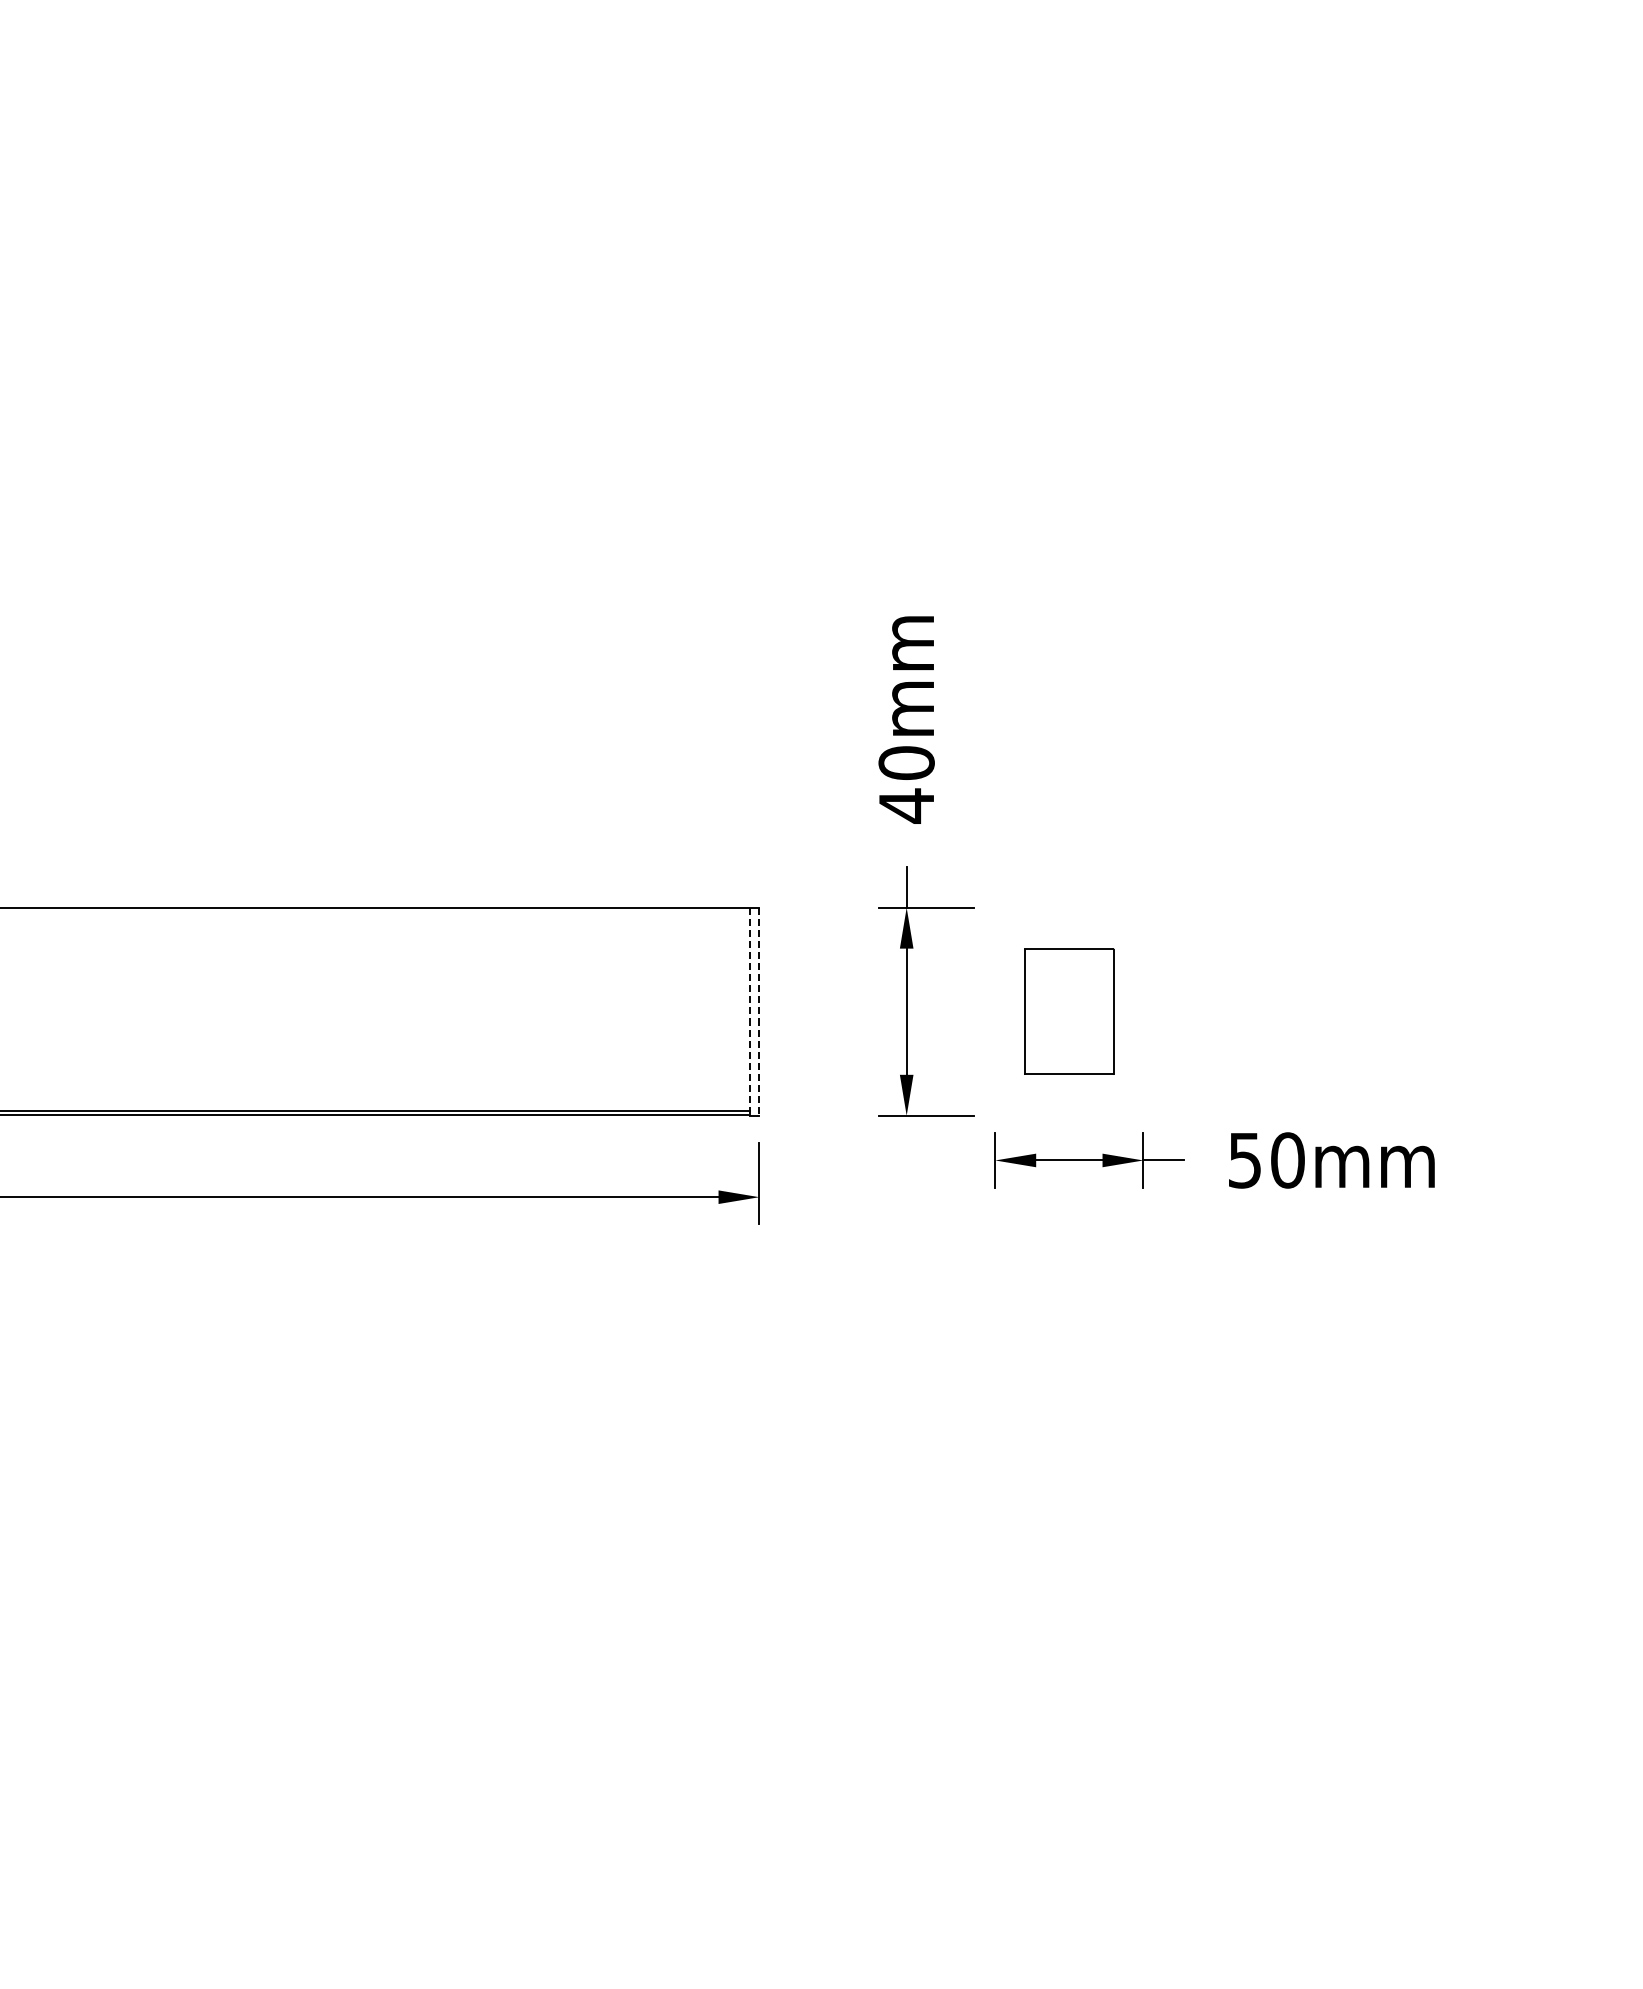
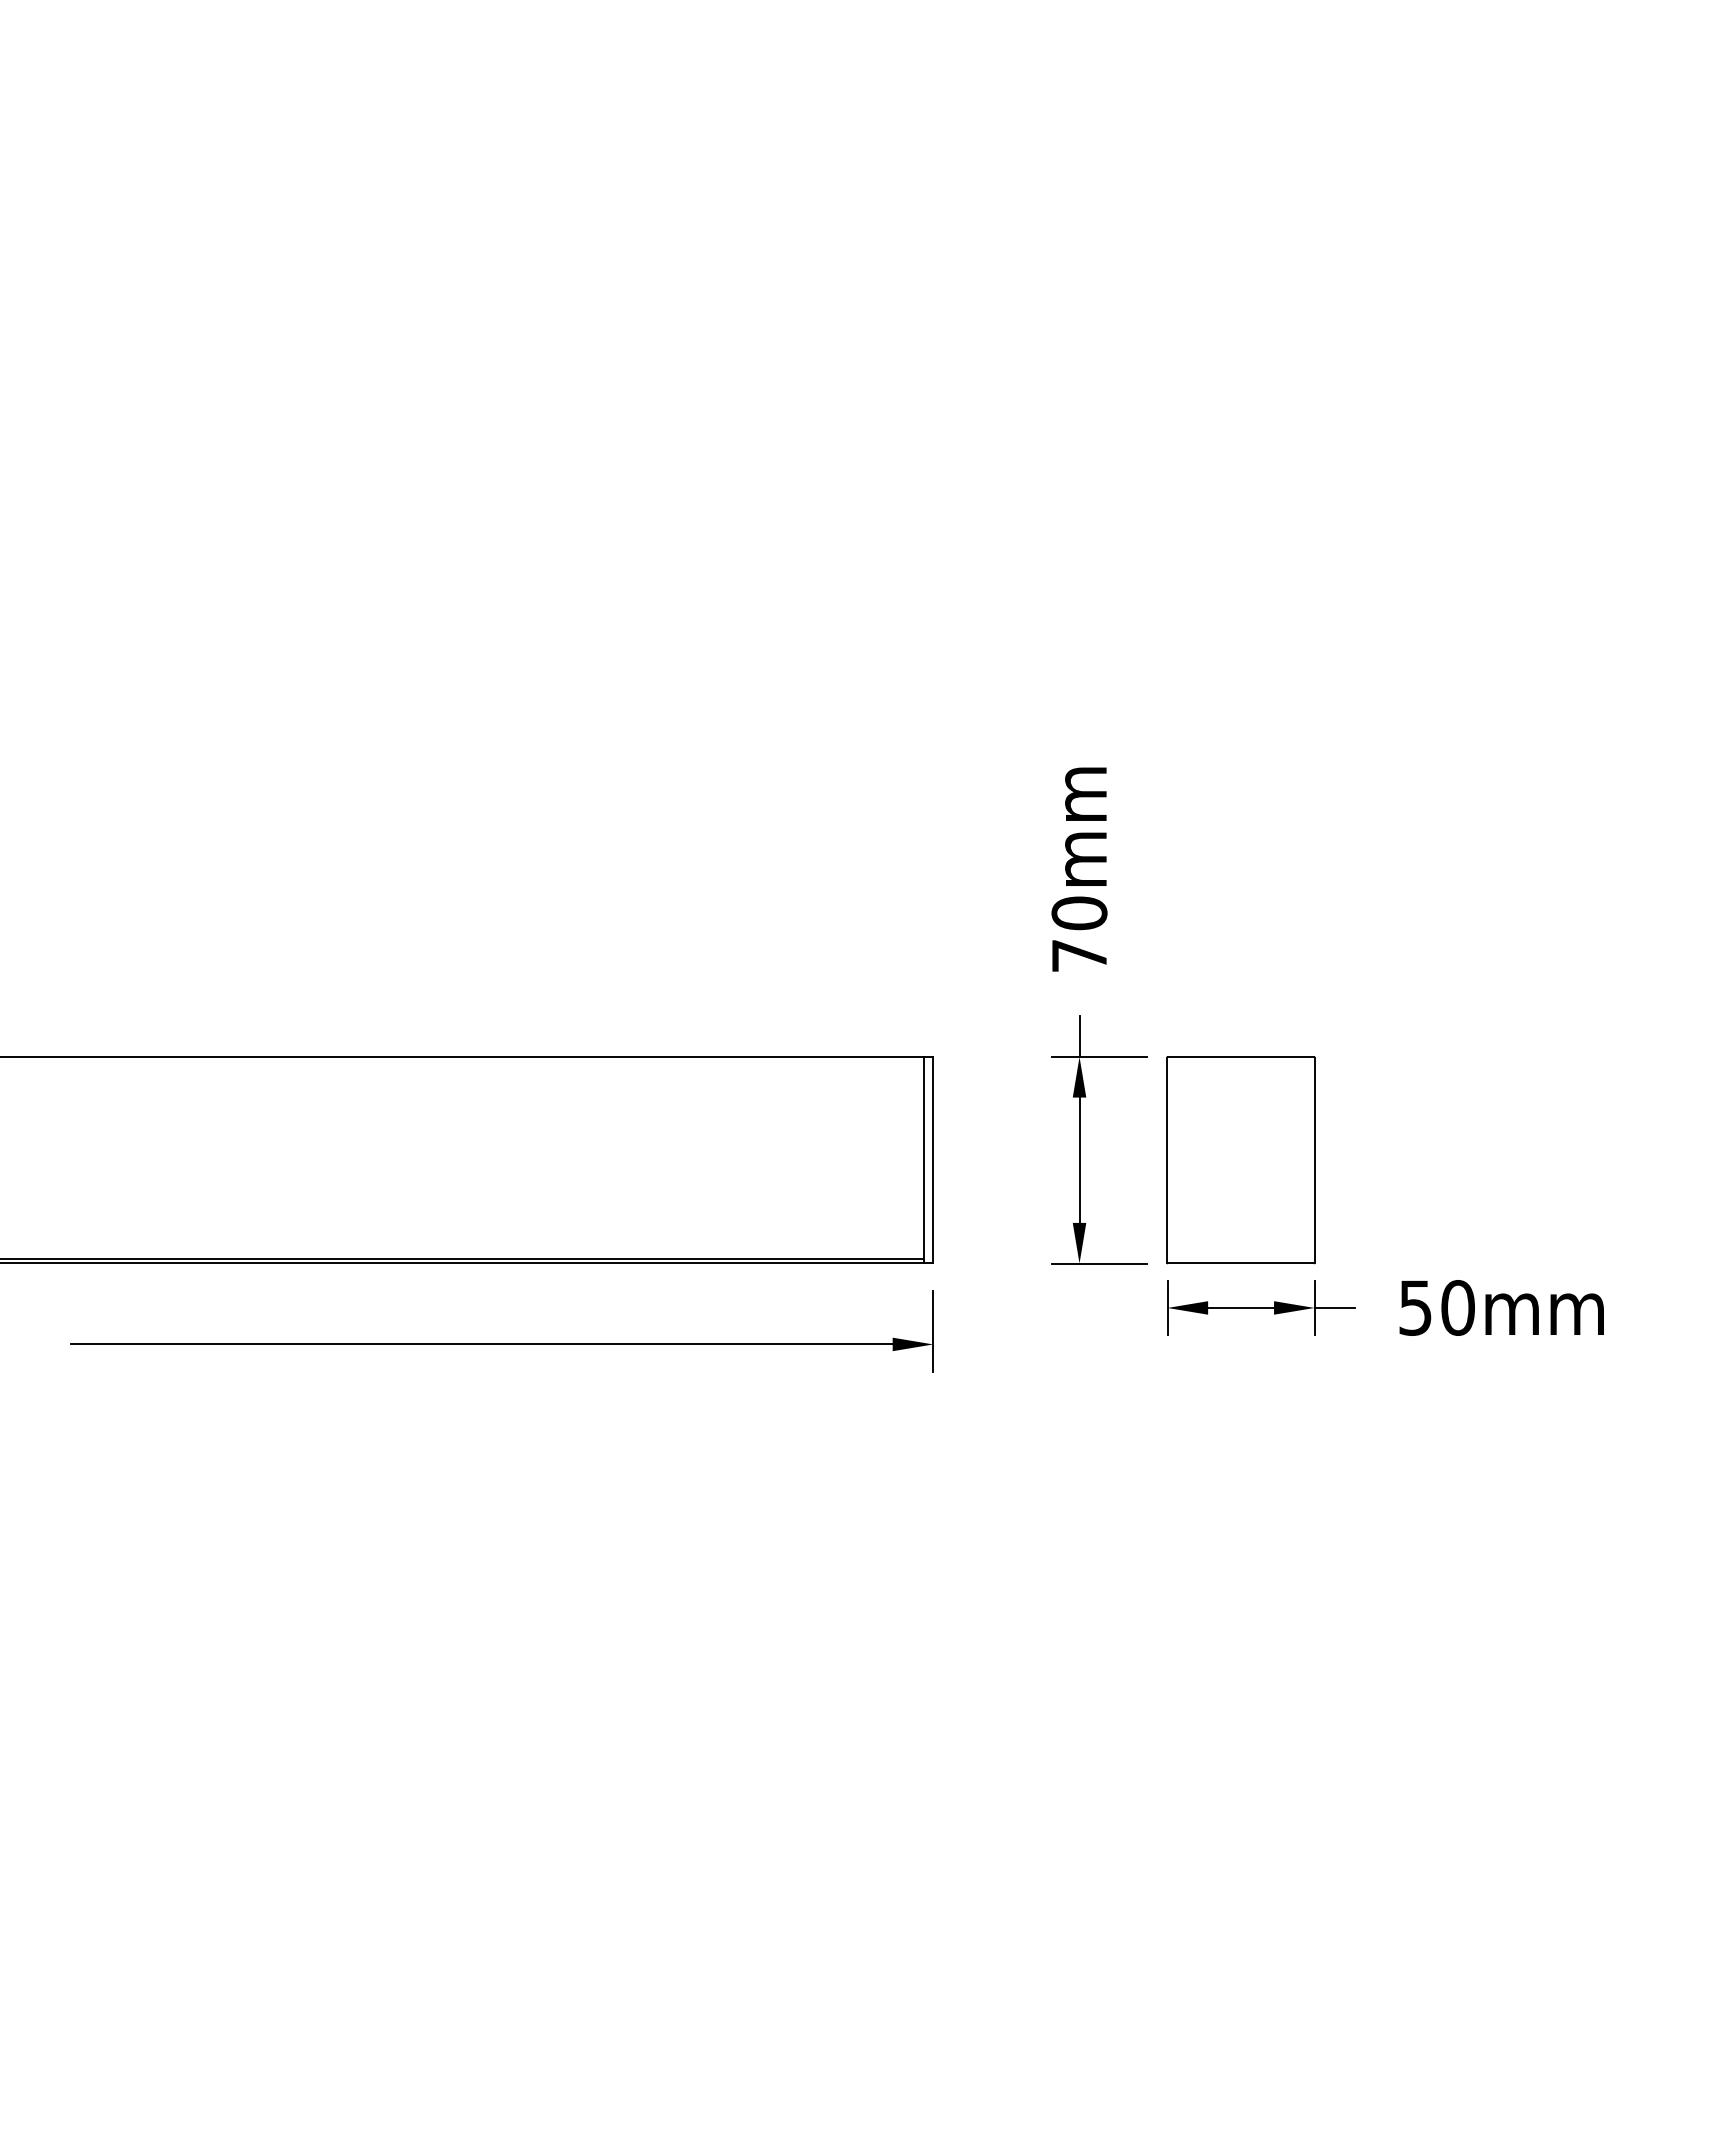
text: (906, 805) -> (1079, 955), 40mm -> 70mm
line: (750, 1011) -> (924, 1160), dashed -> solid
line: (759, 1011) -> (933, 1160), dashed -> solid
part: (1068, 1011) -> (1240, 1160), size x1.67

